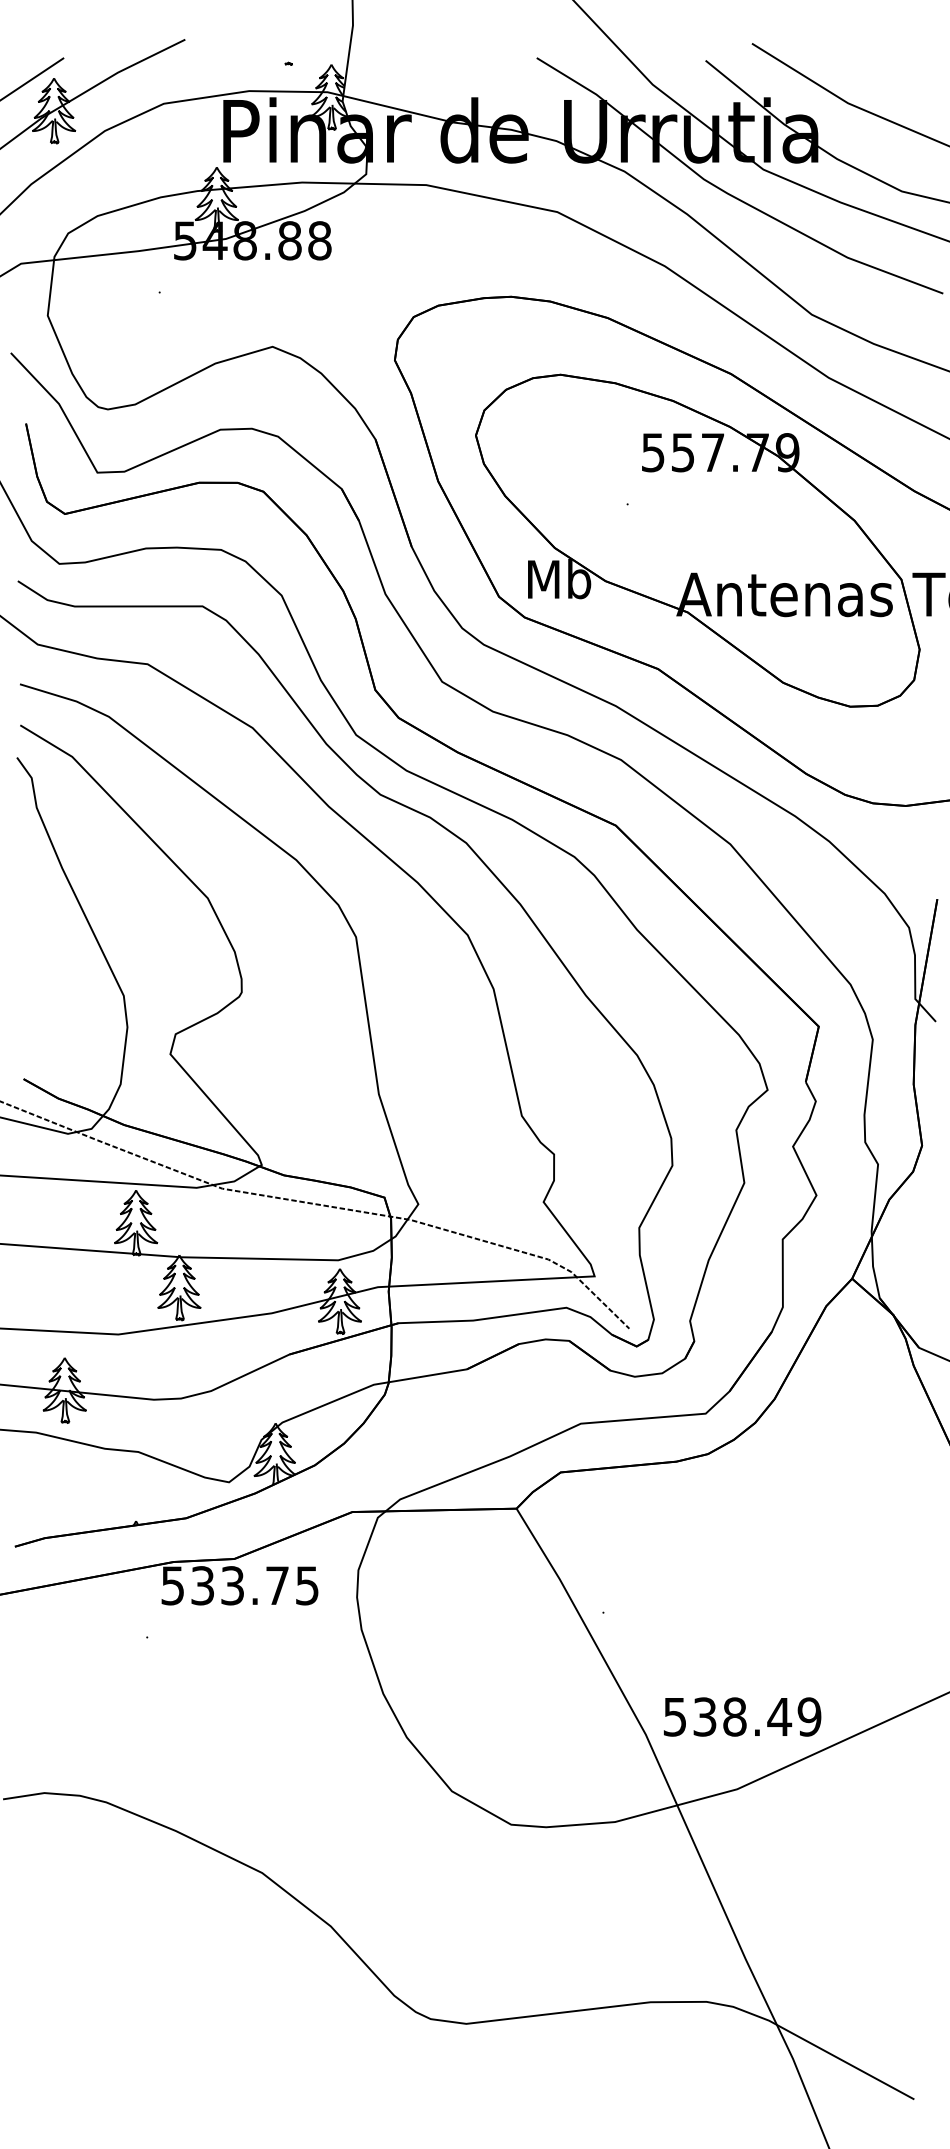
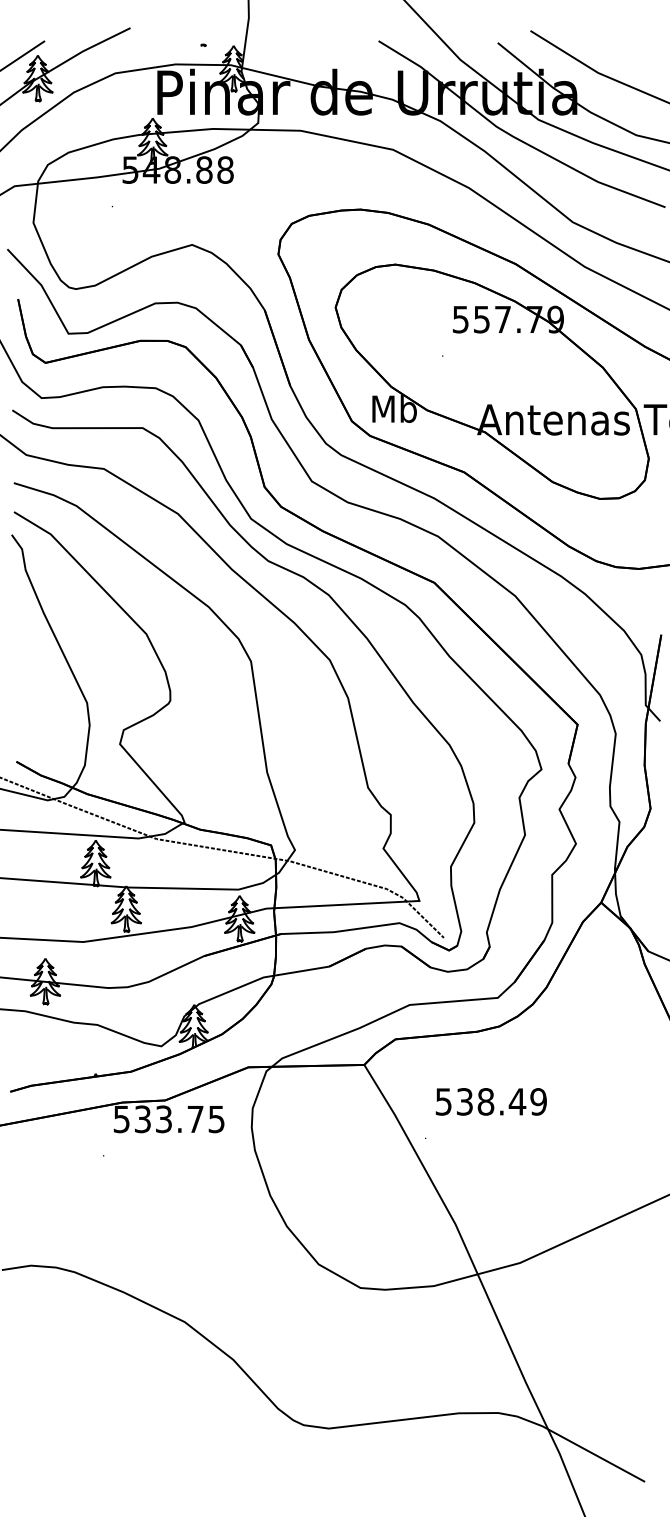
text: (742, 1716) -> (491, 1101), moved

